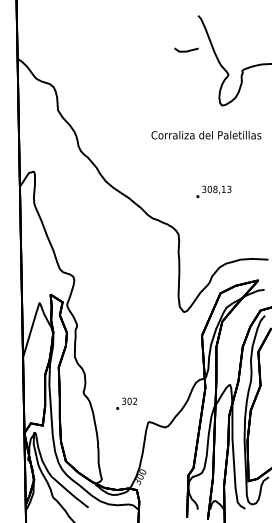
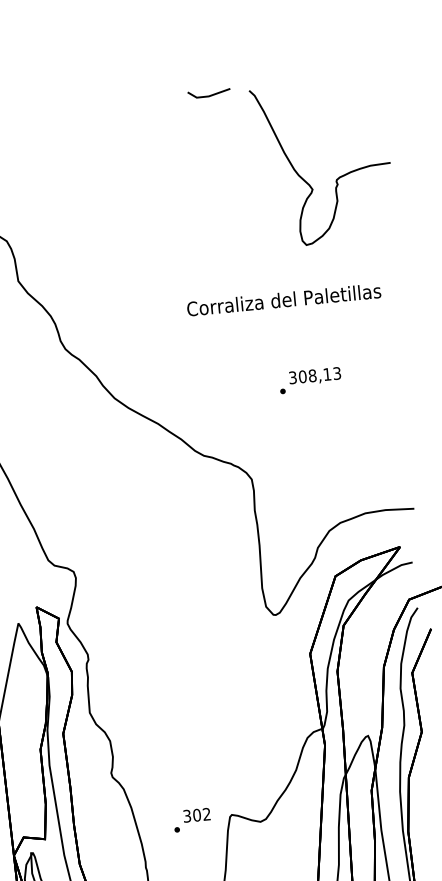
line: (186, 50) -> (209, 94), moved
text: (213, 191) -> (309, 379), moved
text: (126, 403) -> (191, 819), moved

